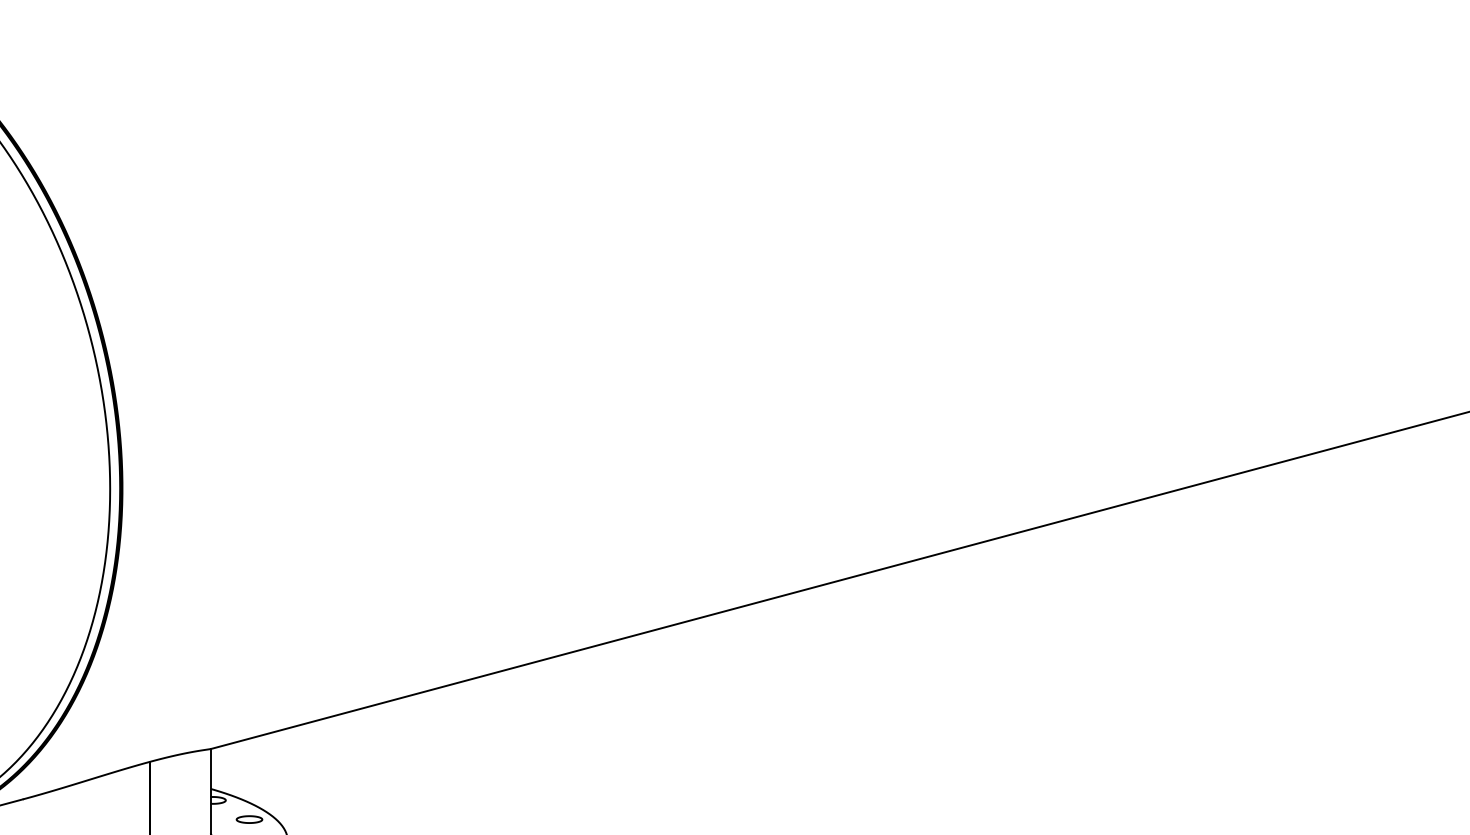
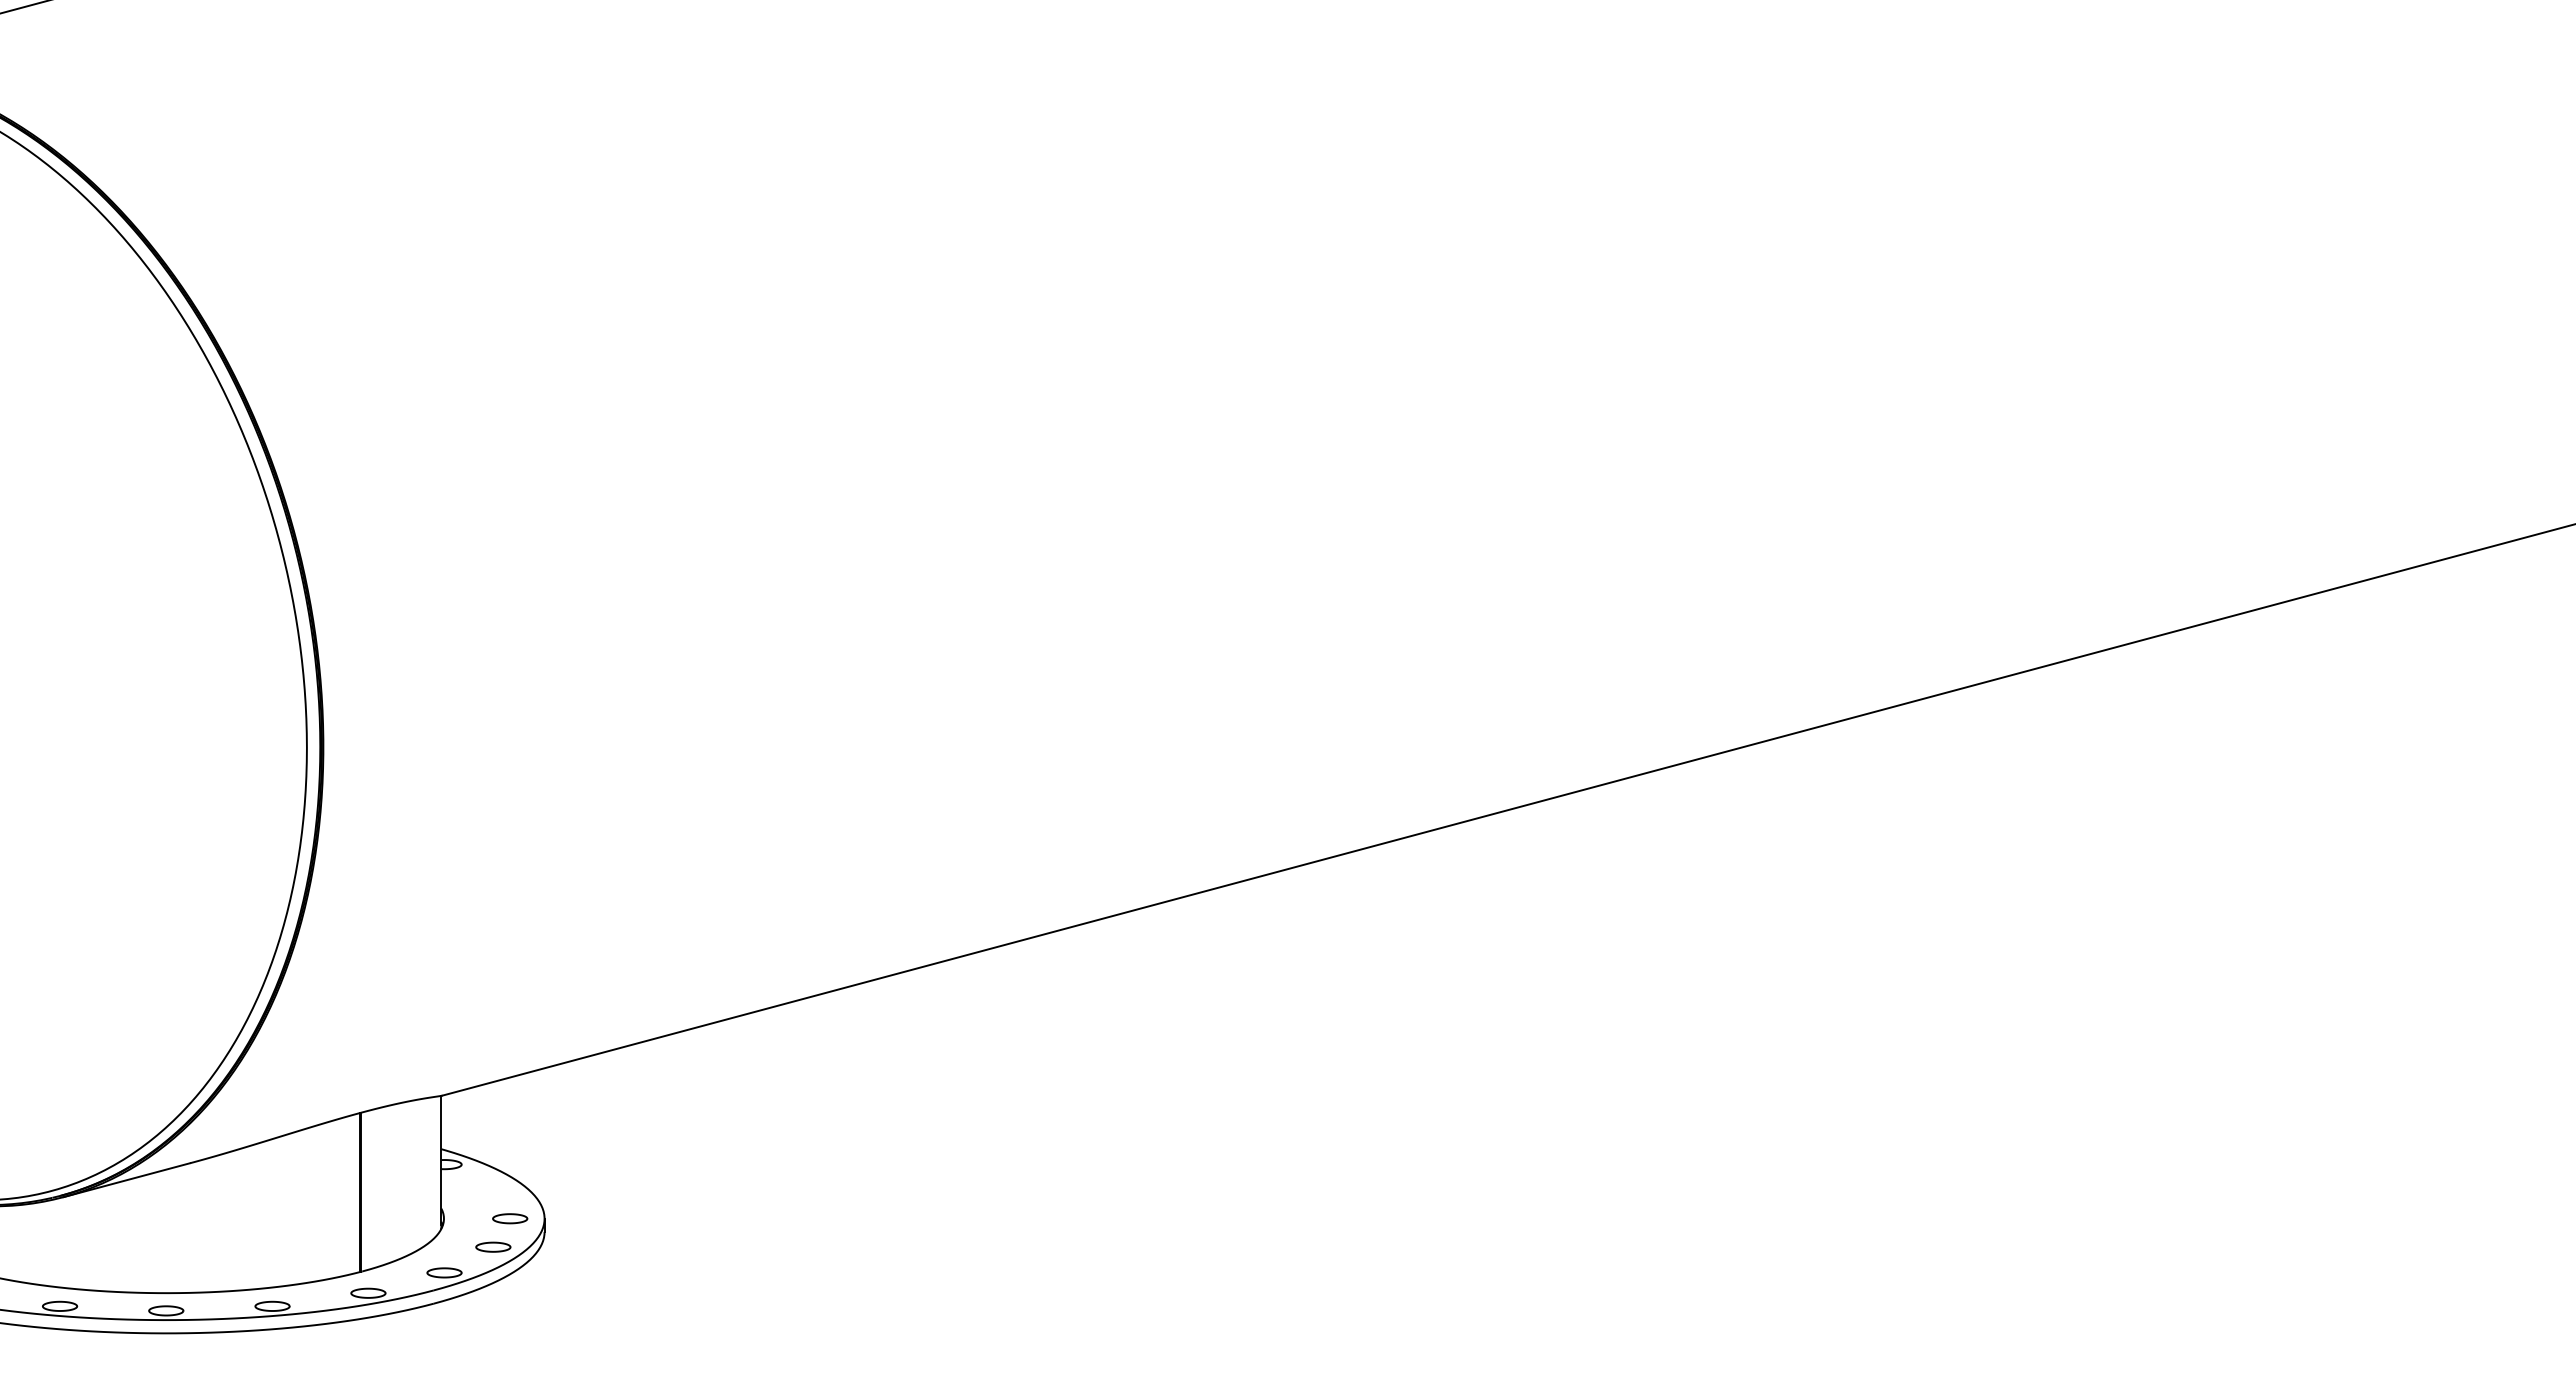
part: (249, 819) -> (493, 1189), removed

